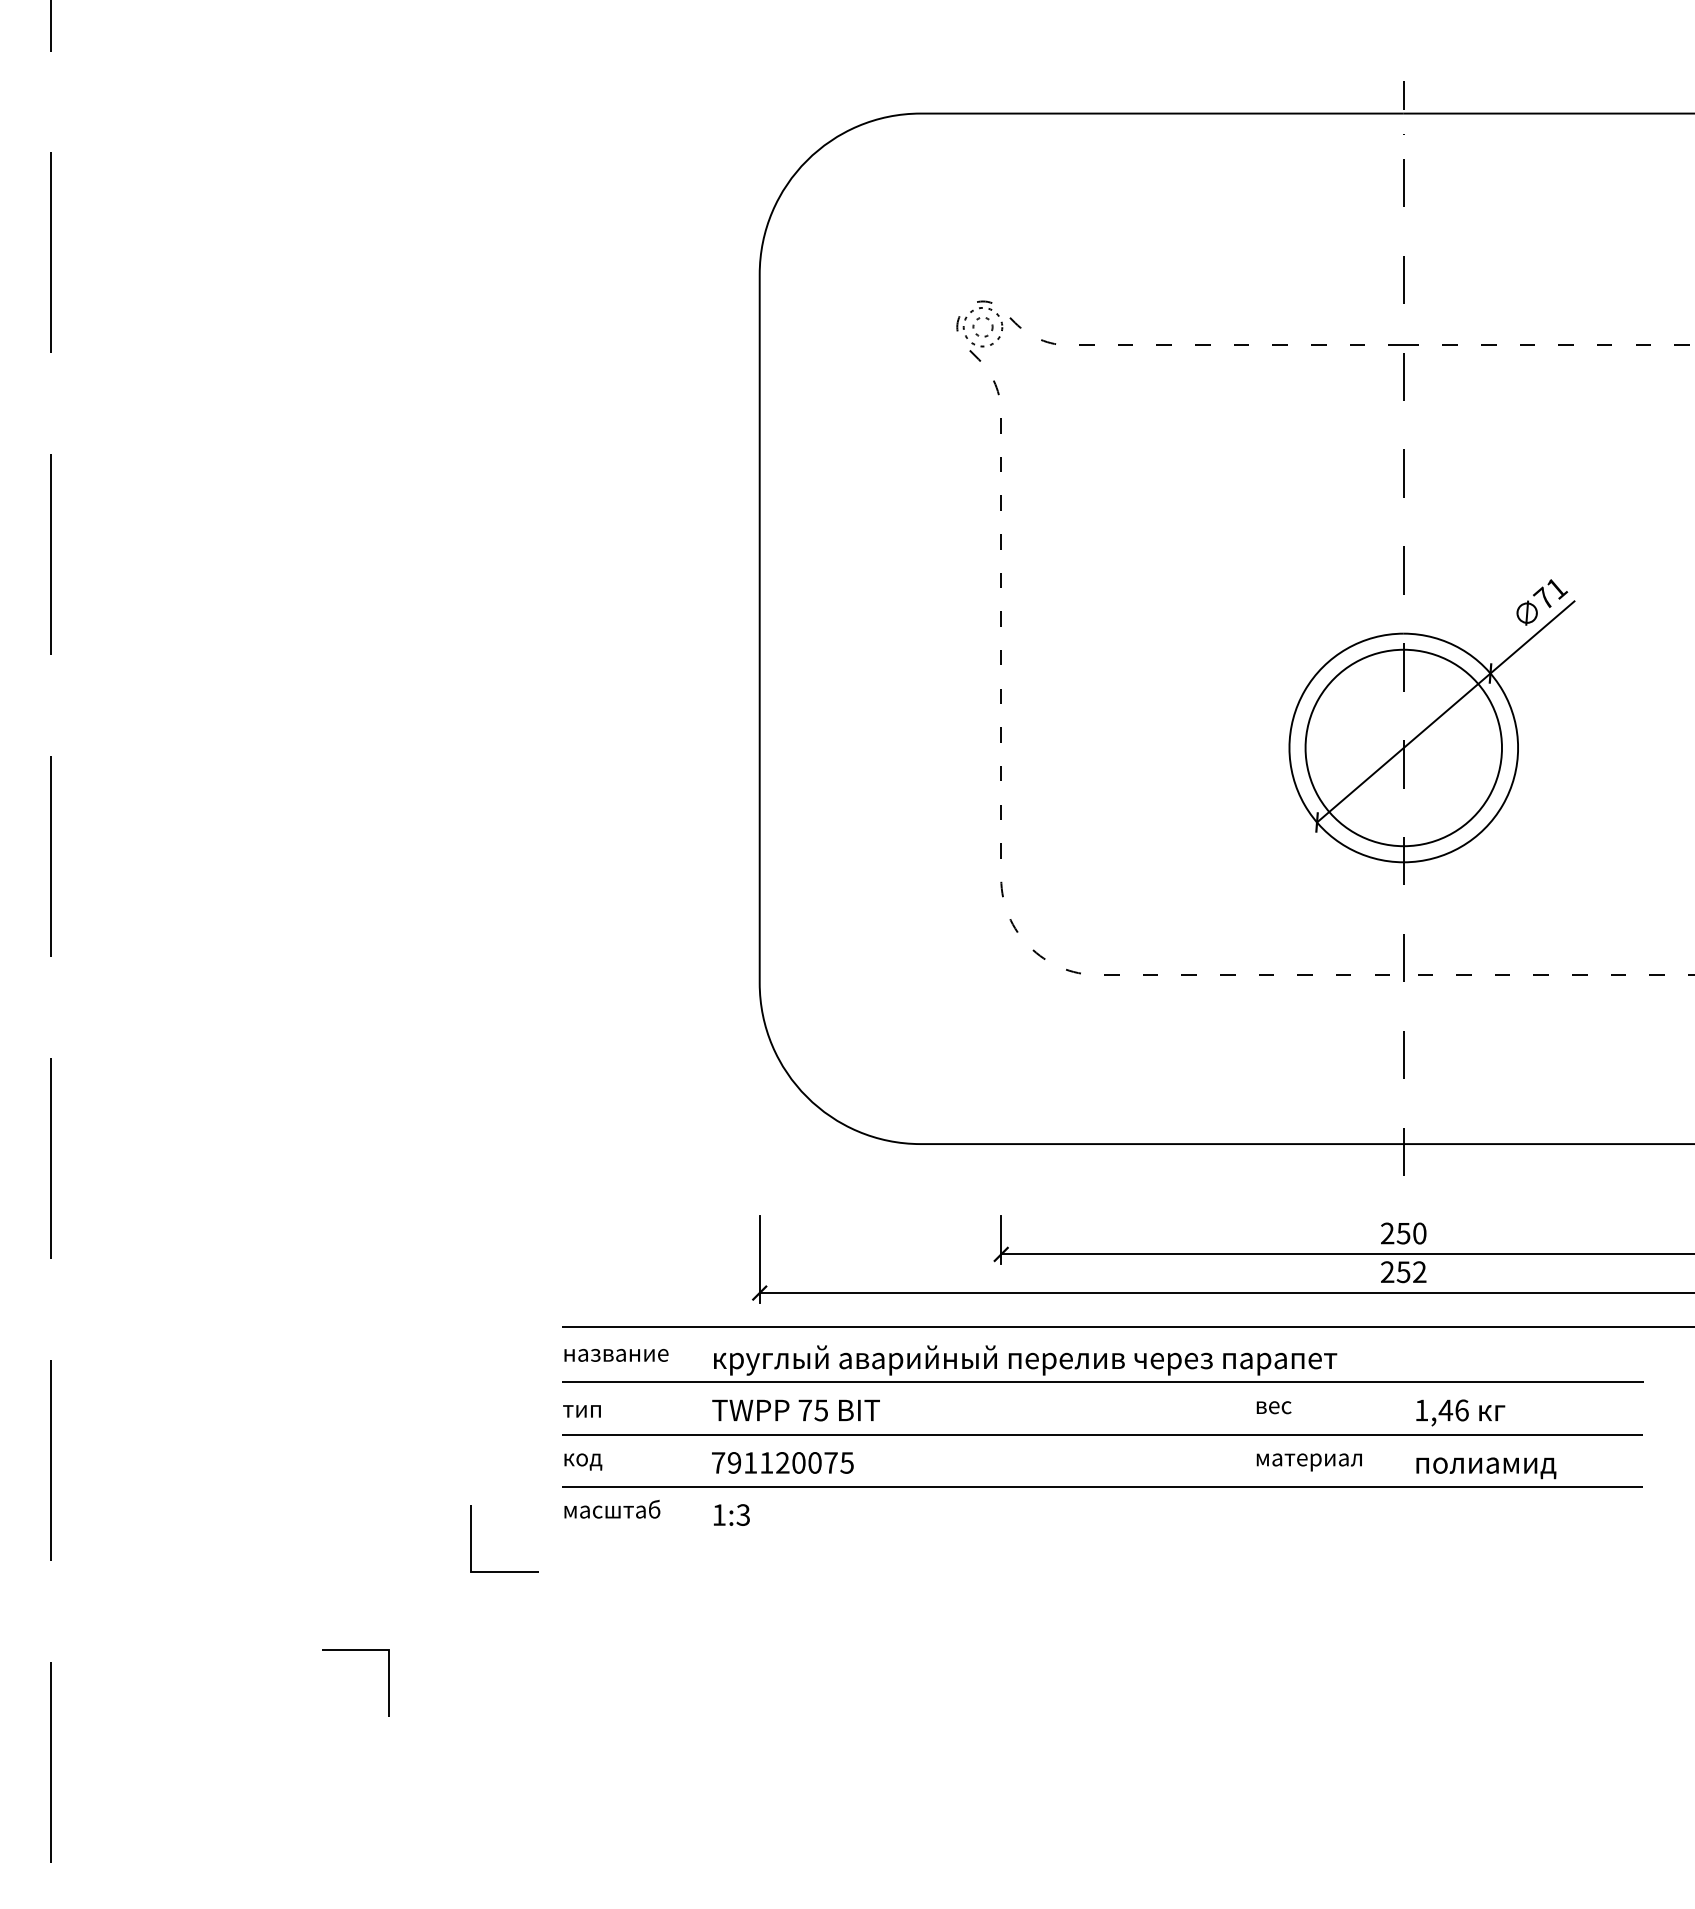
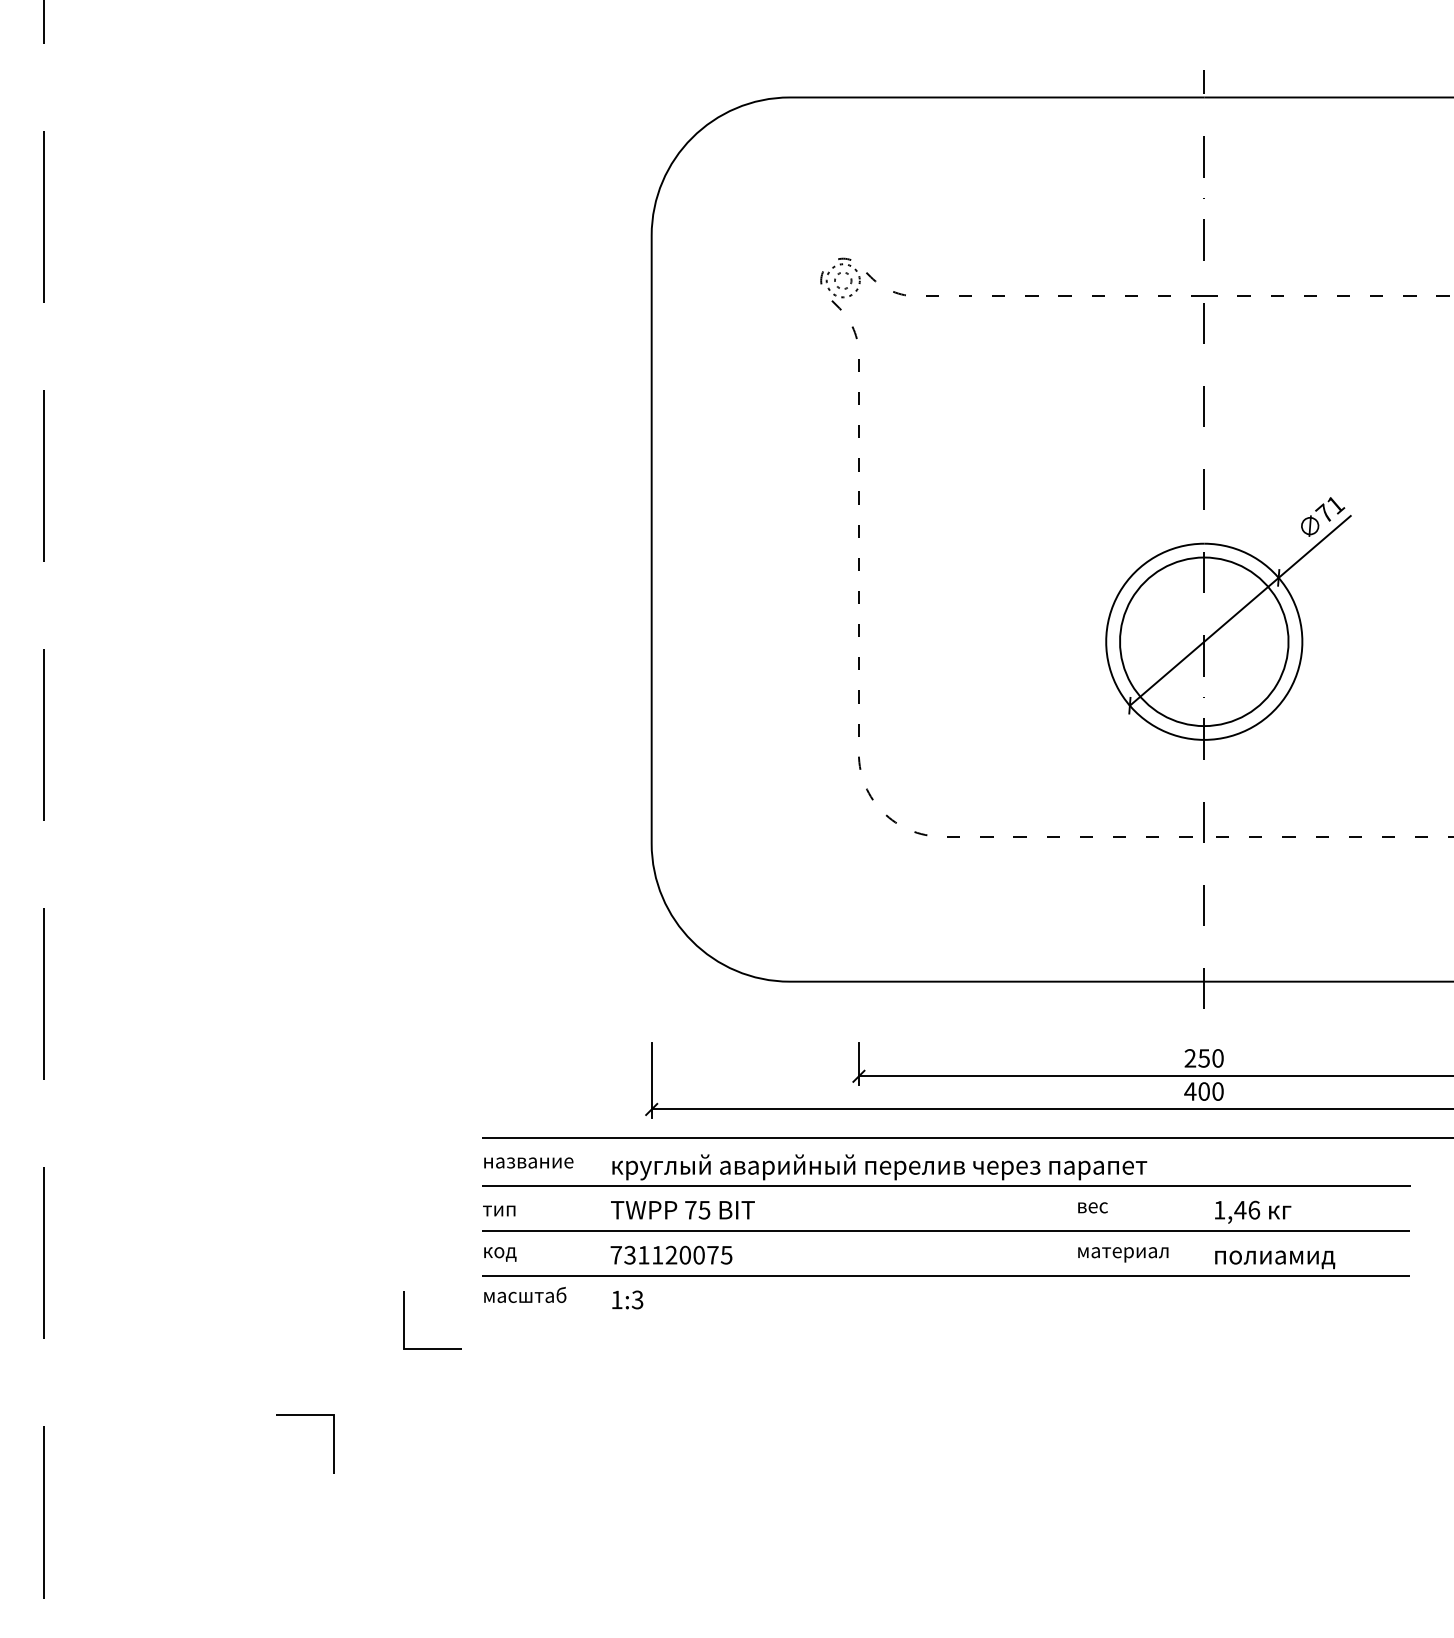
text: (1402, 1272) -> (1203, 1091), 252 -> 400
text: (733, 1463) -> (629, 1255), 791120075 -> 731120075

